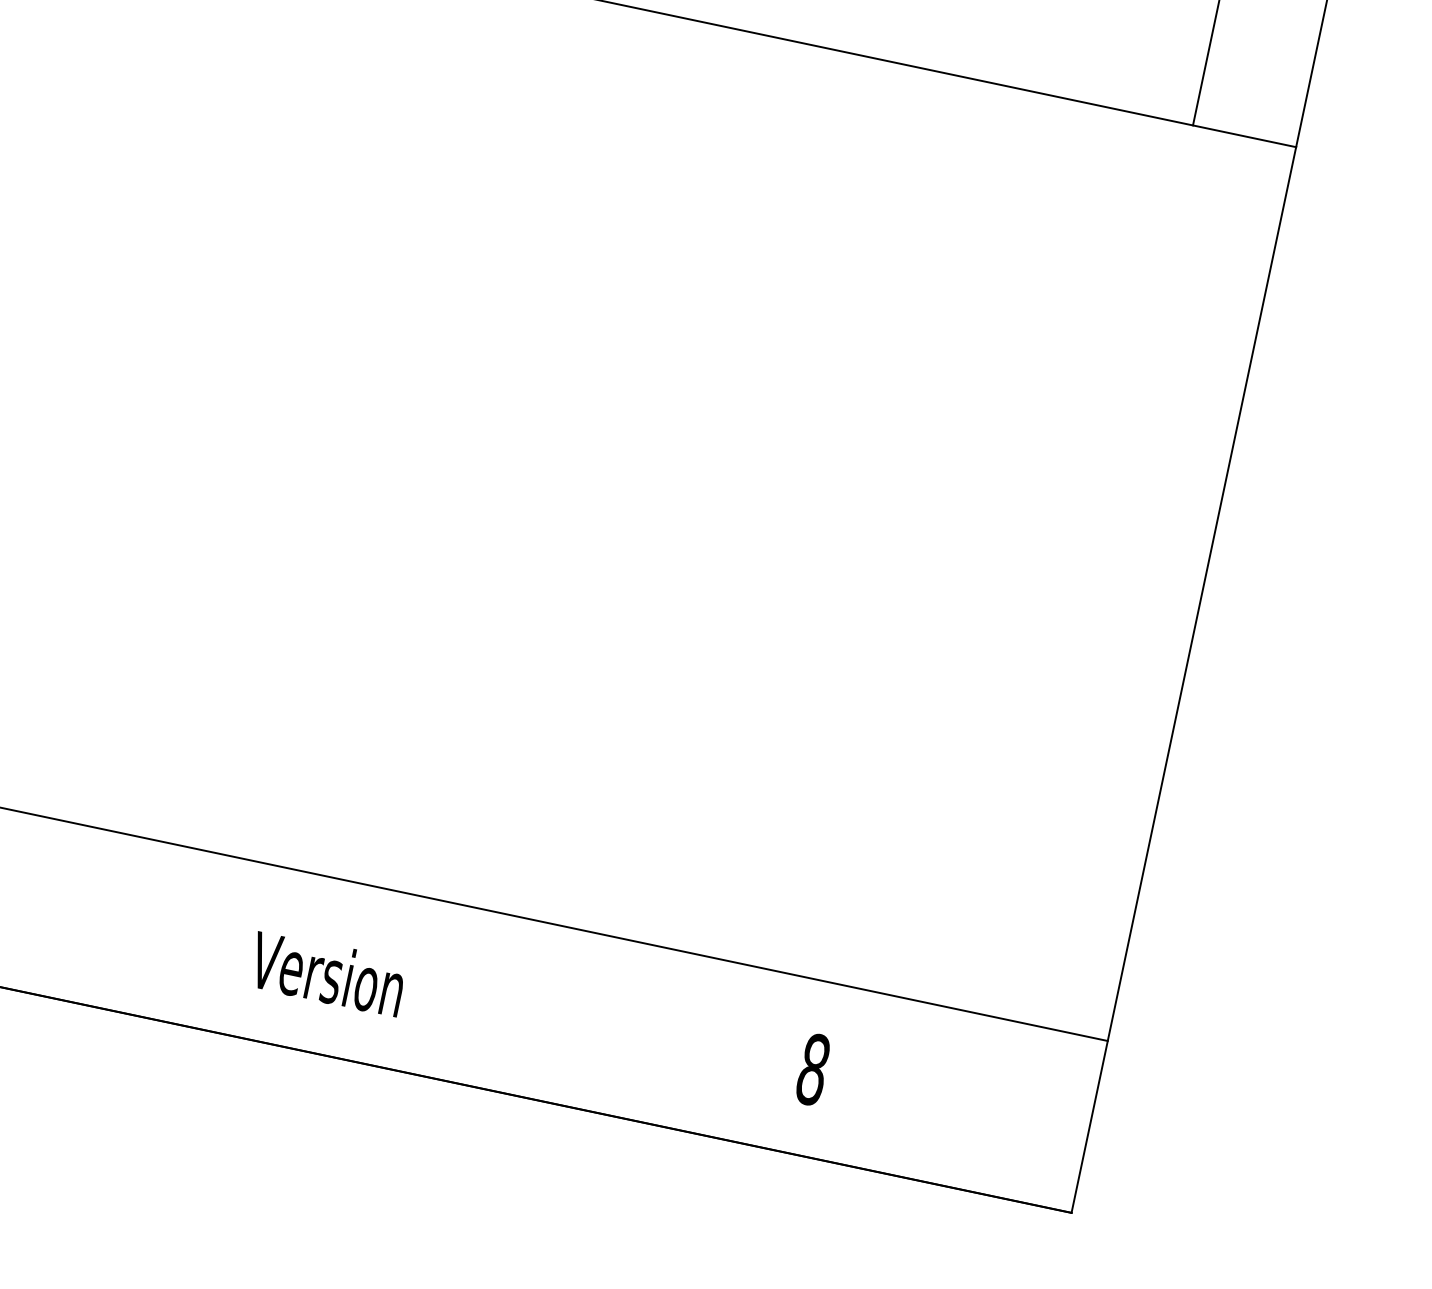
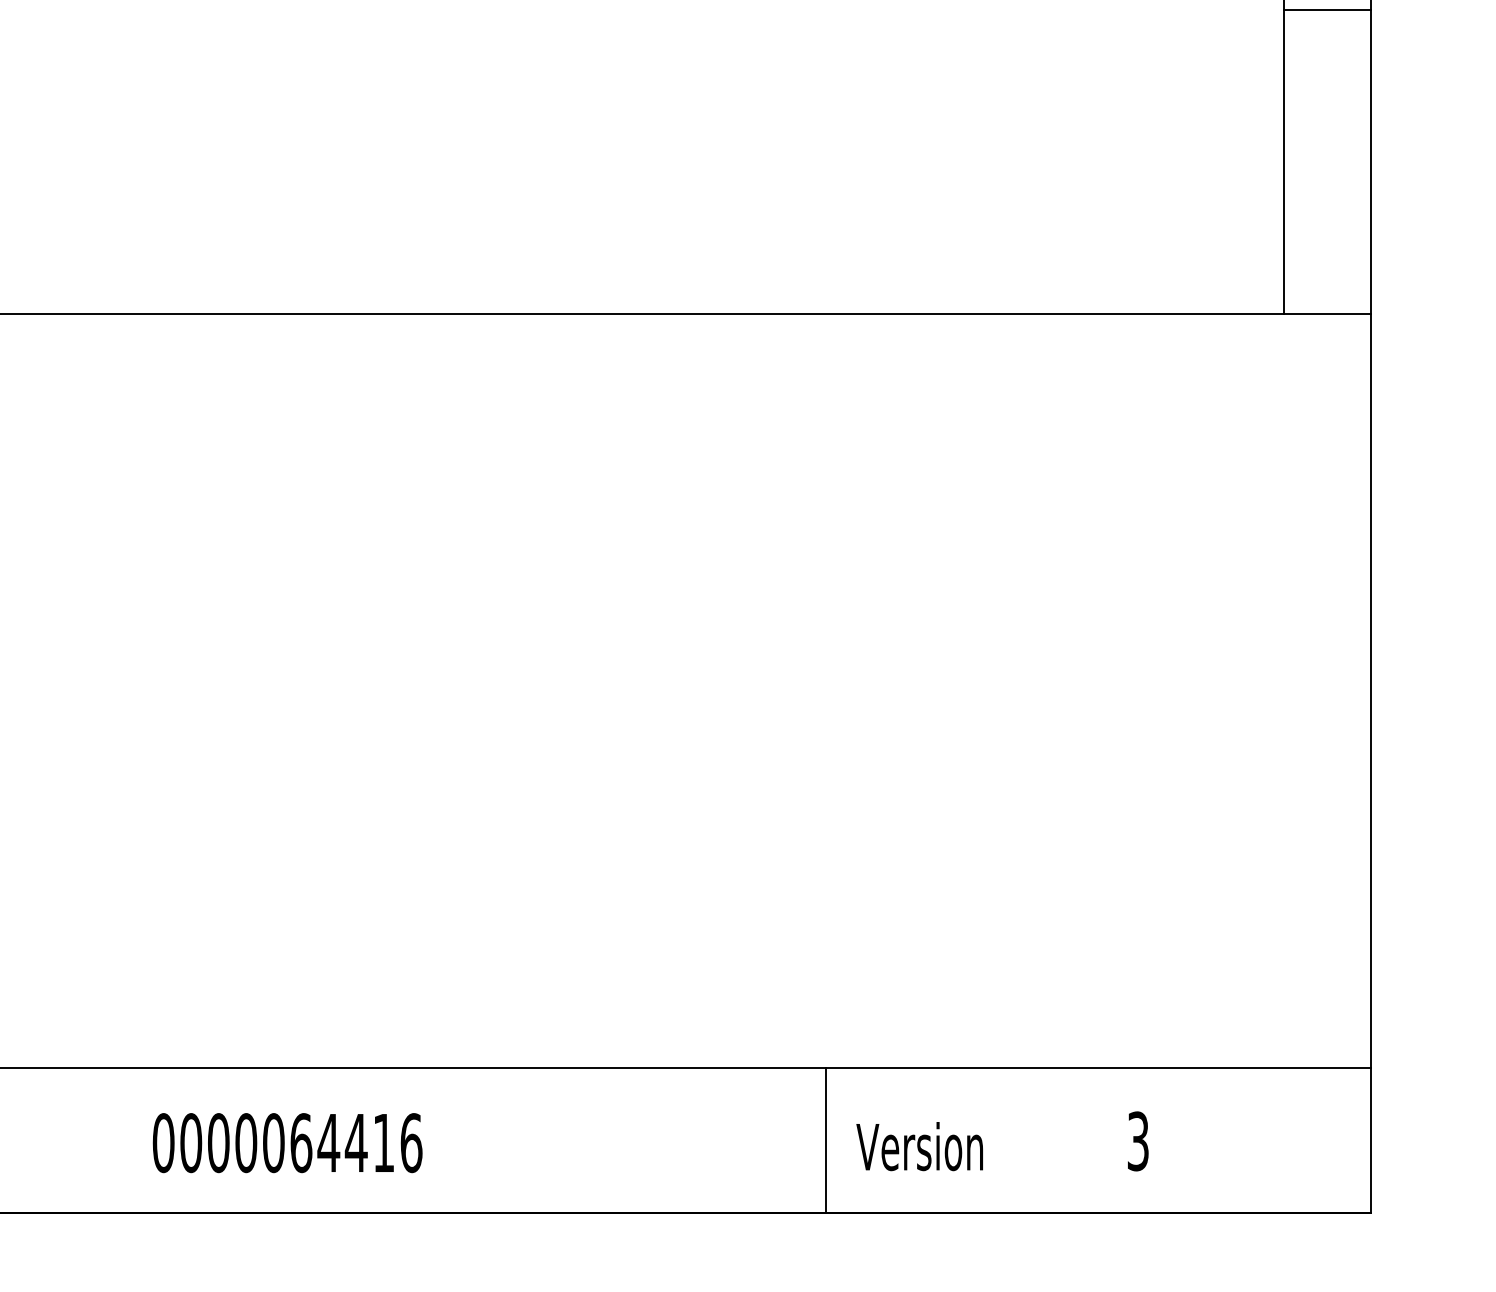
text: (327, 973) -> (919, 1146), moved
line: (442, 990) -> (825, 1140), added
text: (813, 1069) -> (1138, 1141), 8 -> 3

